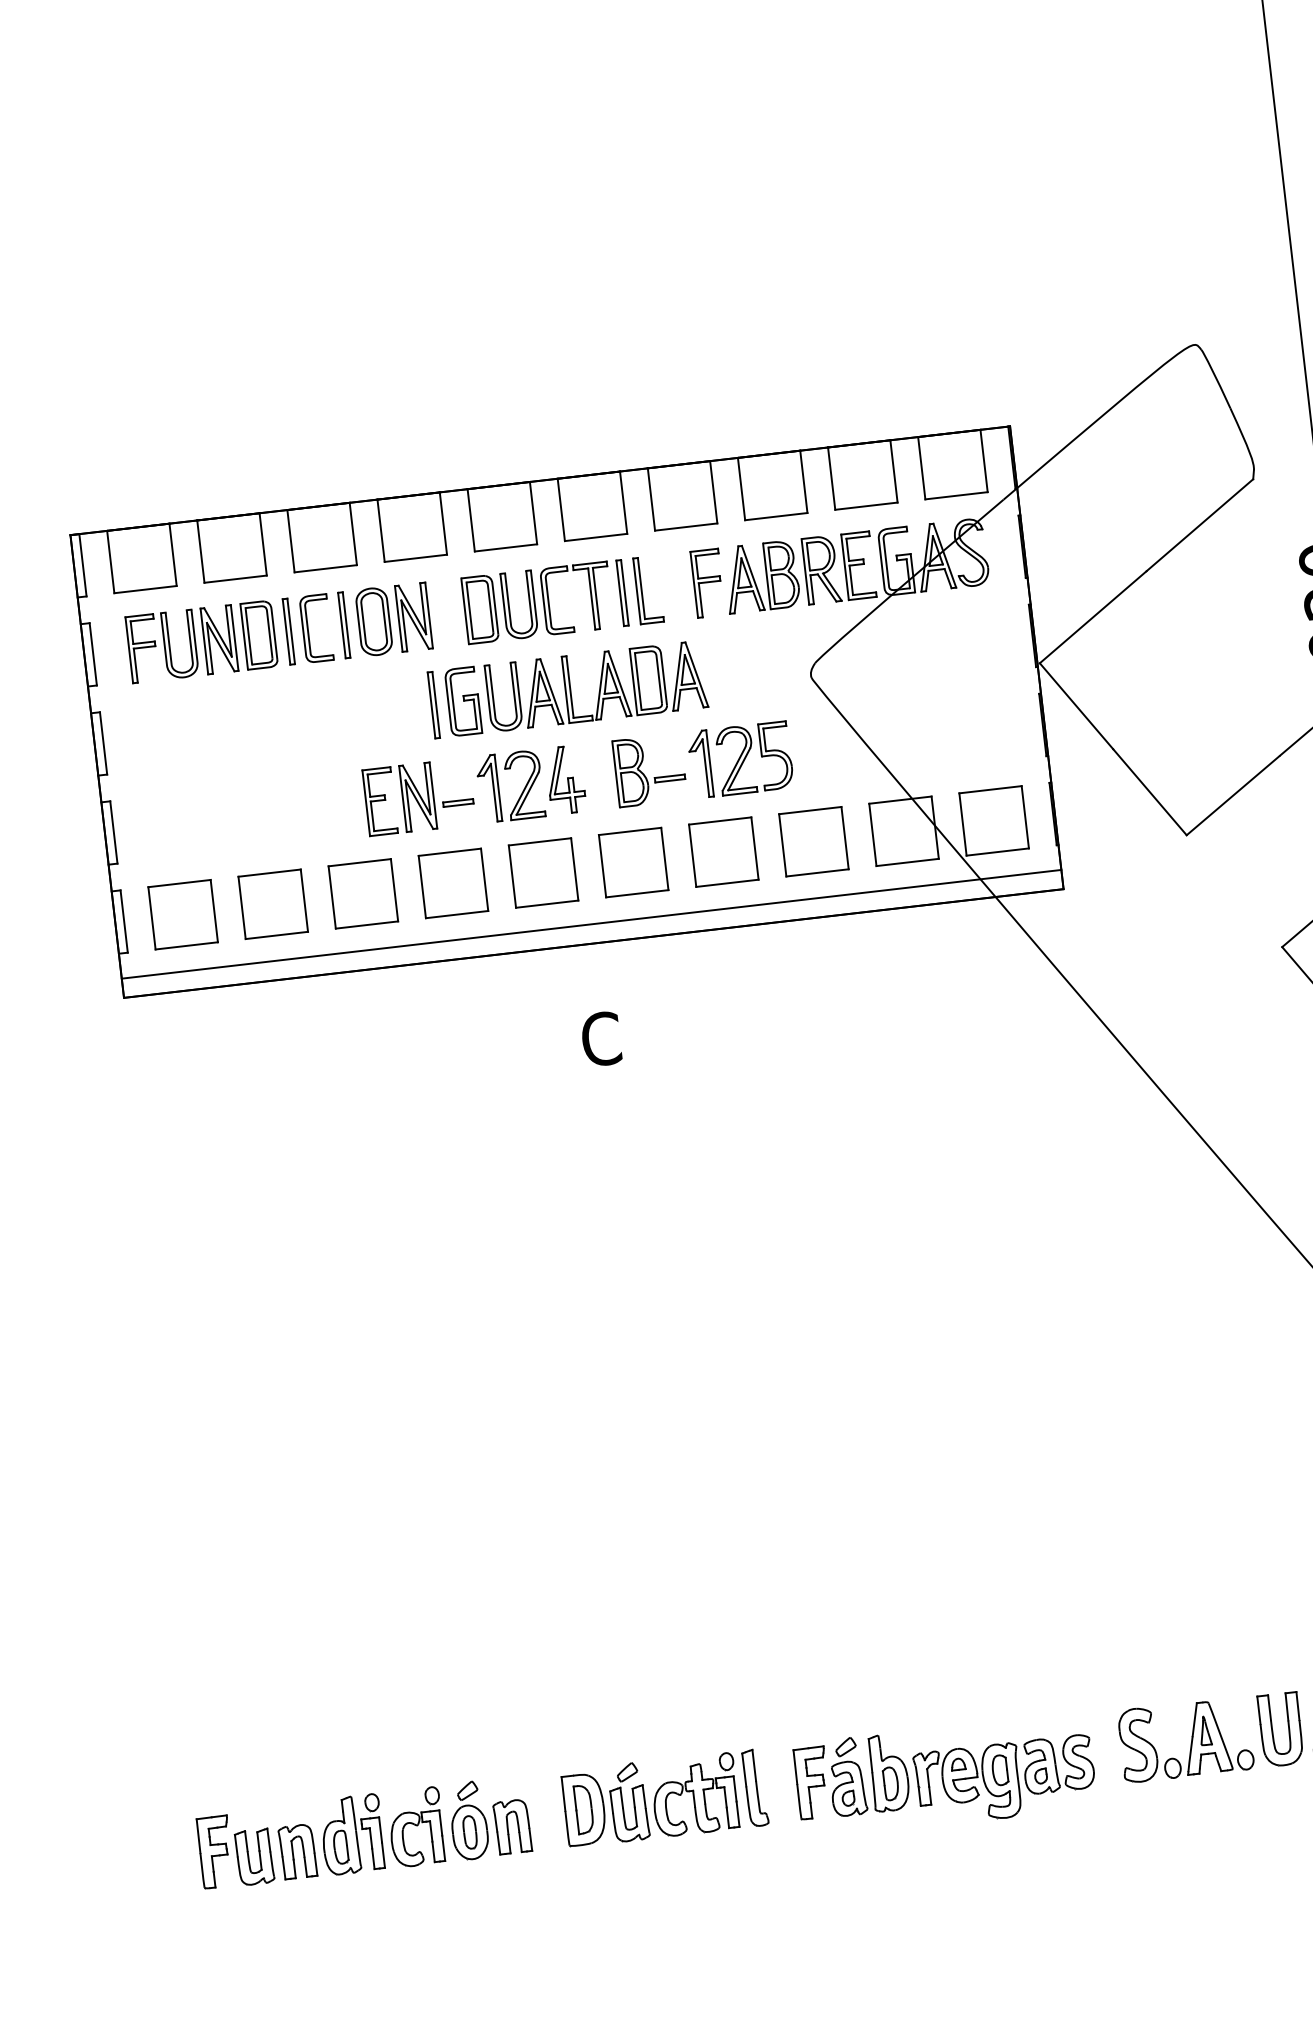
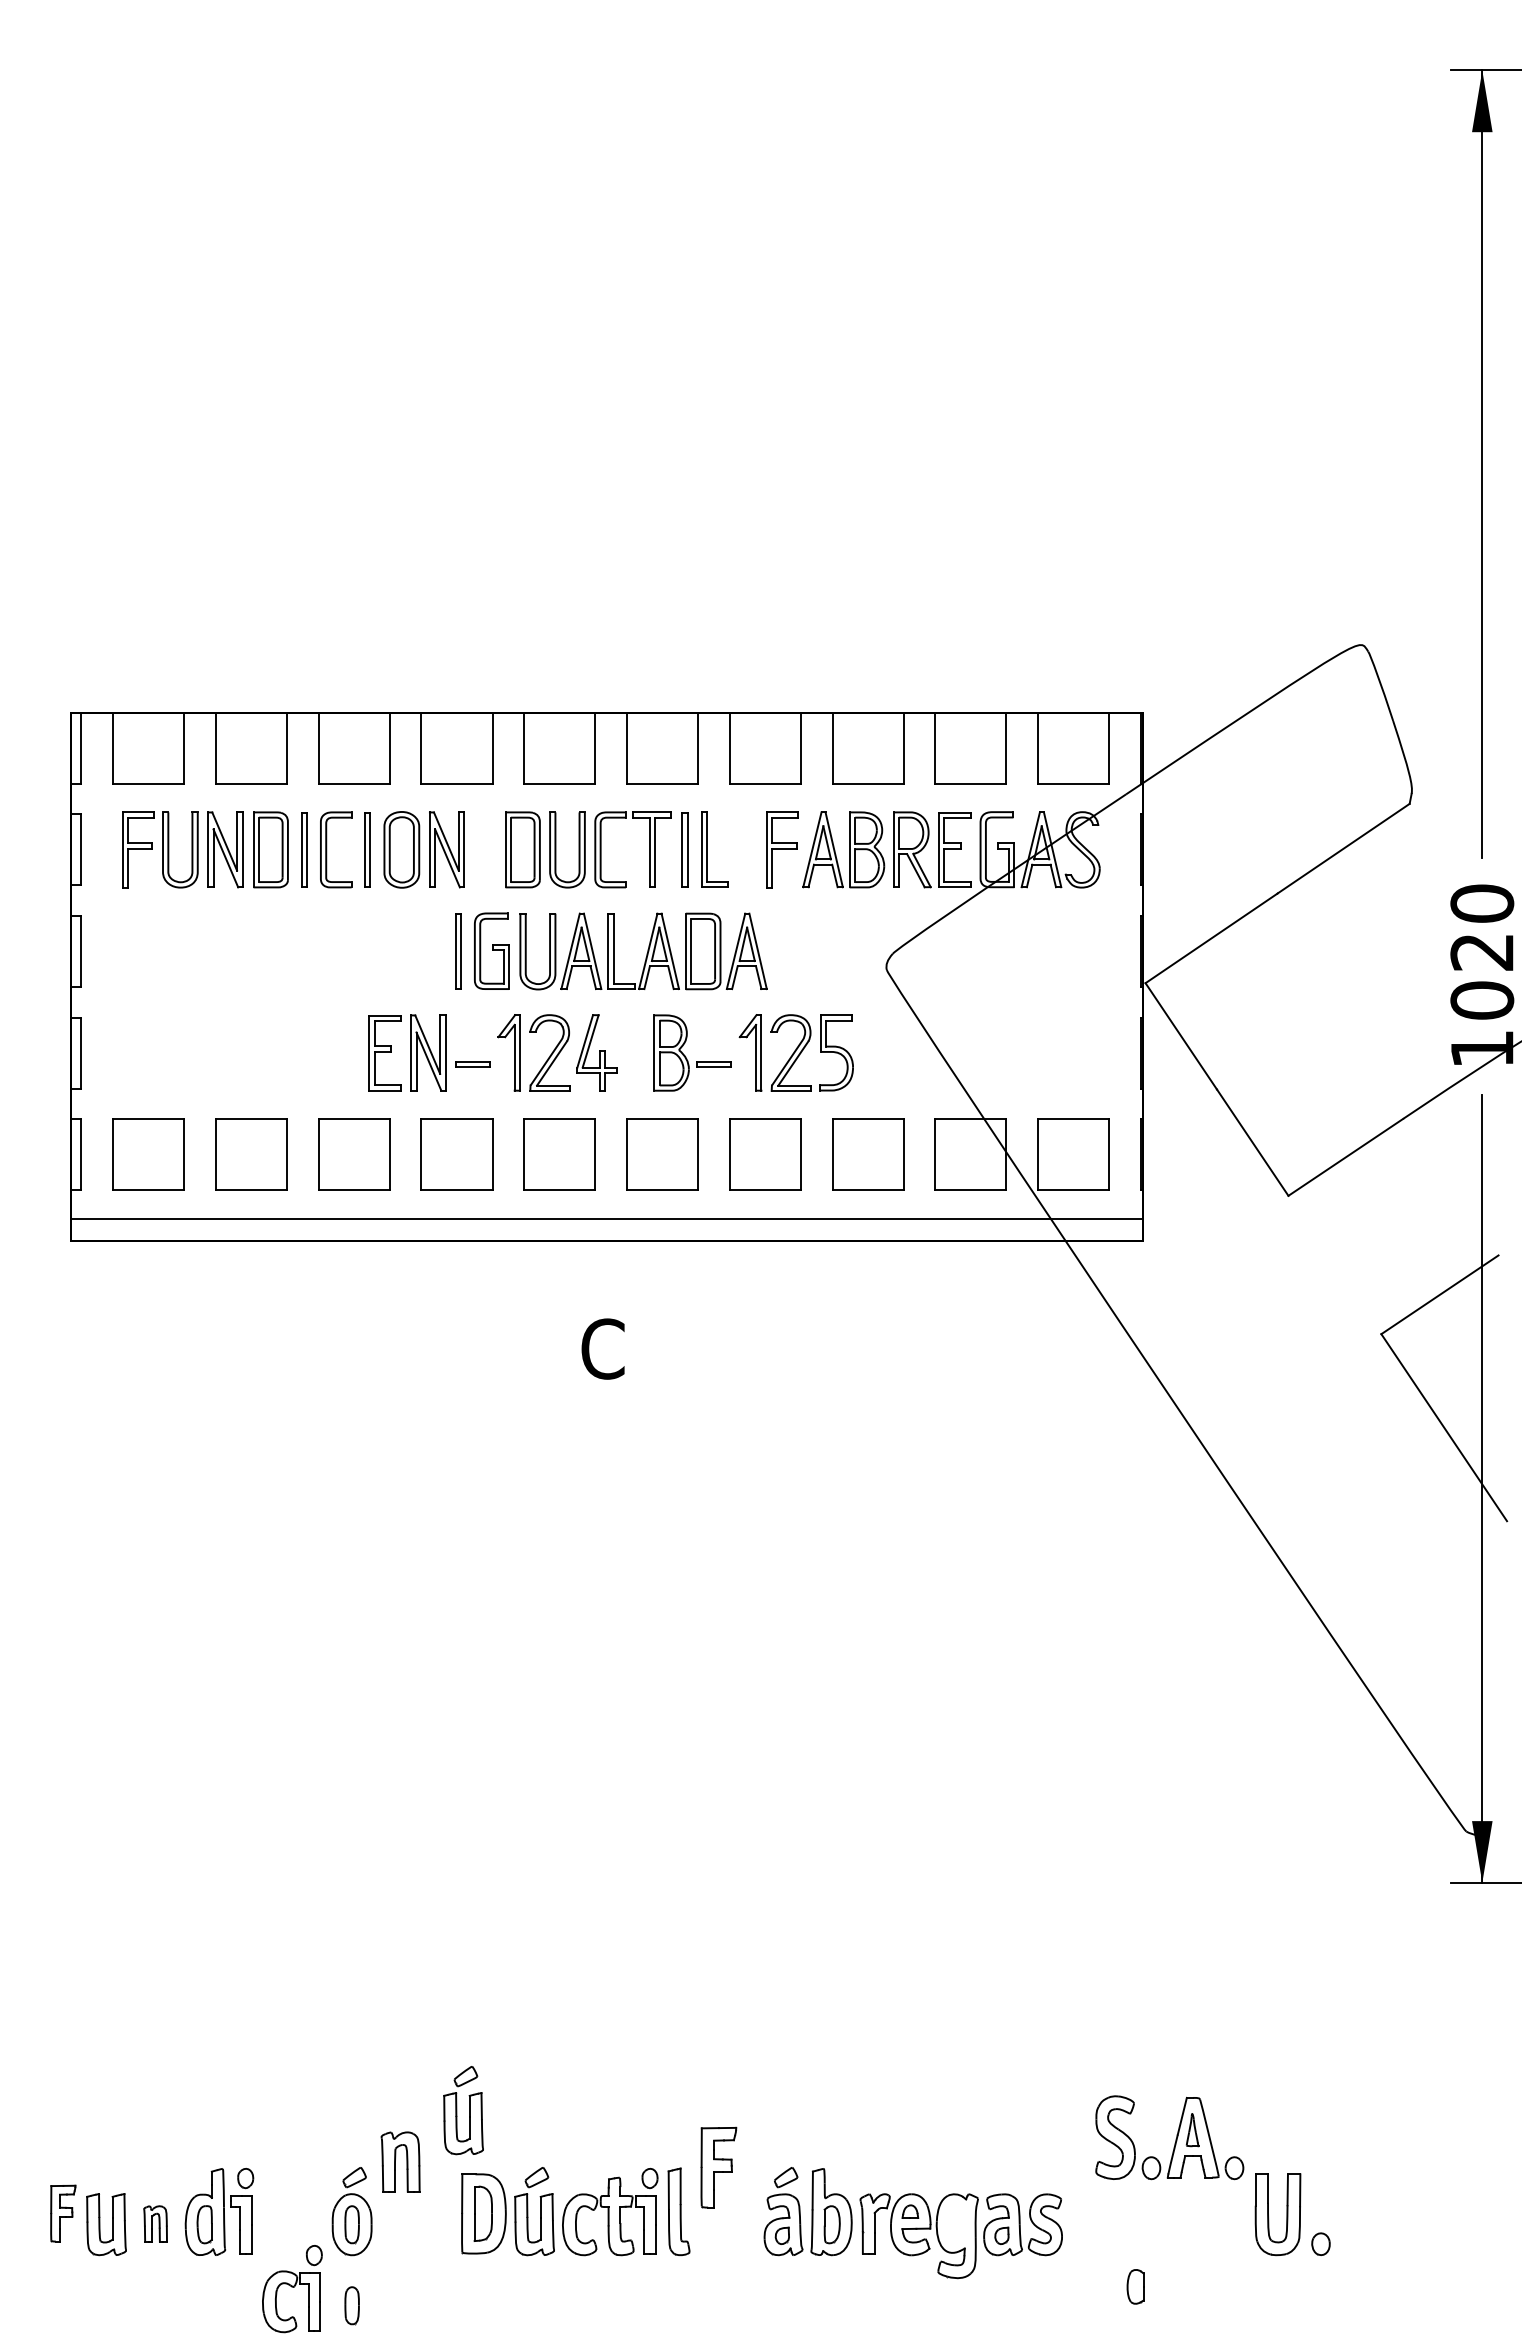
part: (556, 1720) -> (463, 2110), added
part: (1191, 1740) -> (1175, 2139), moved
part: (999, 1770) -> (1135, 2286), moved
part: (812, 1782) -> (718, 2167), moved
part: (512, 1826) -> (400, 2161), moved
part: (416, 1827) -> (292, 2289), moved
part: (215, 1851) -> (63, 2213), size x0.7
part: (297, 1851) -> (155, 2223), size x0.6
part: (477, 1903) -> (351, 2305), added

